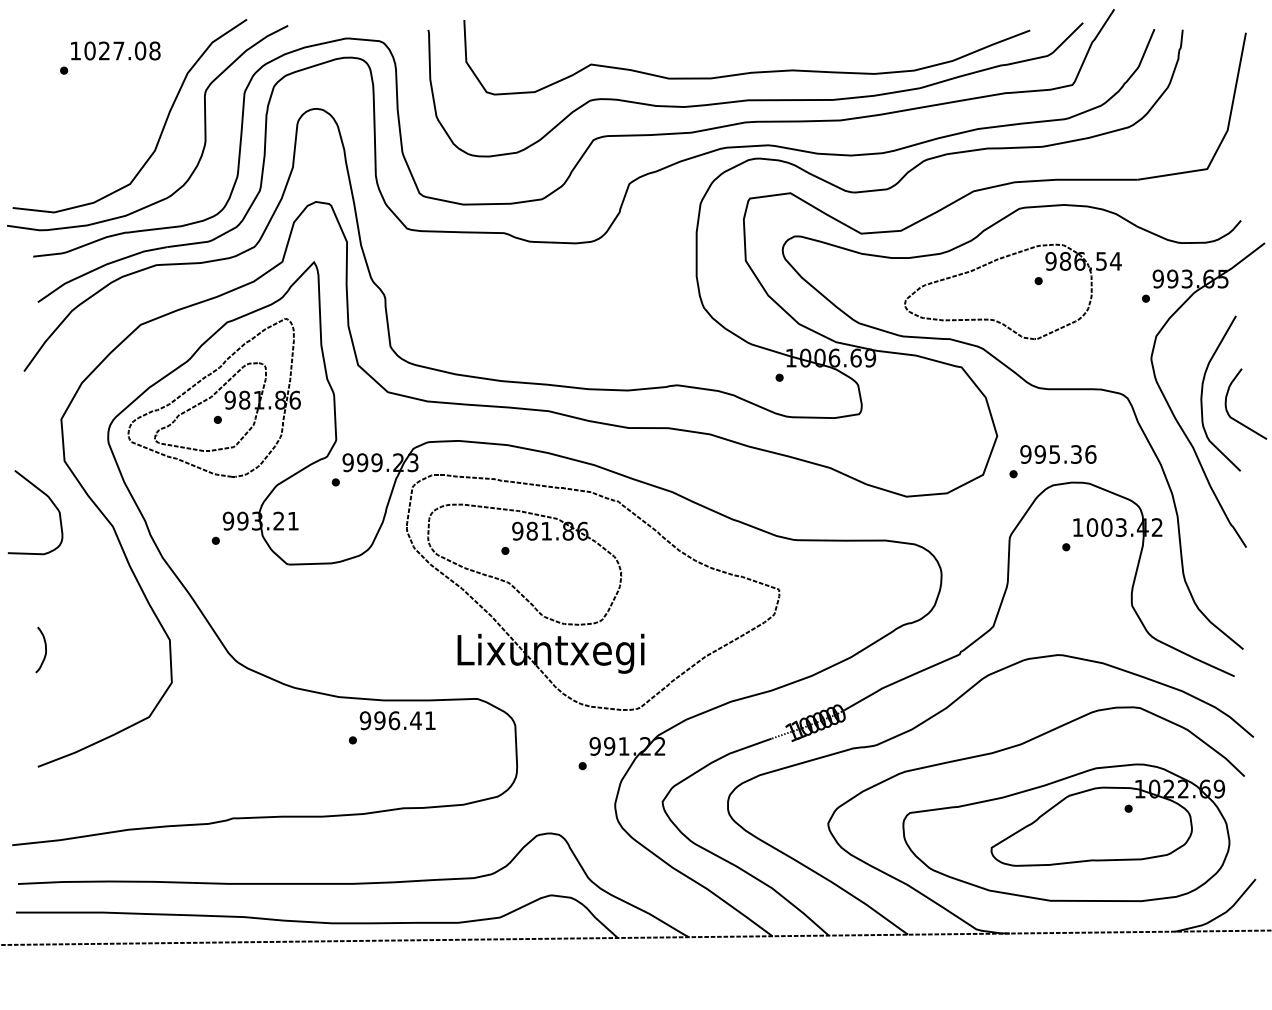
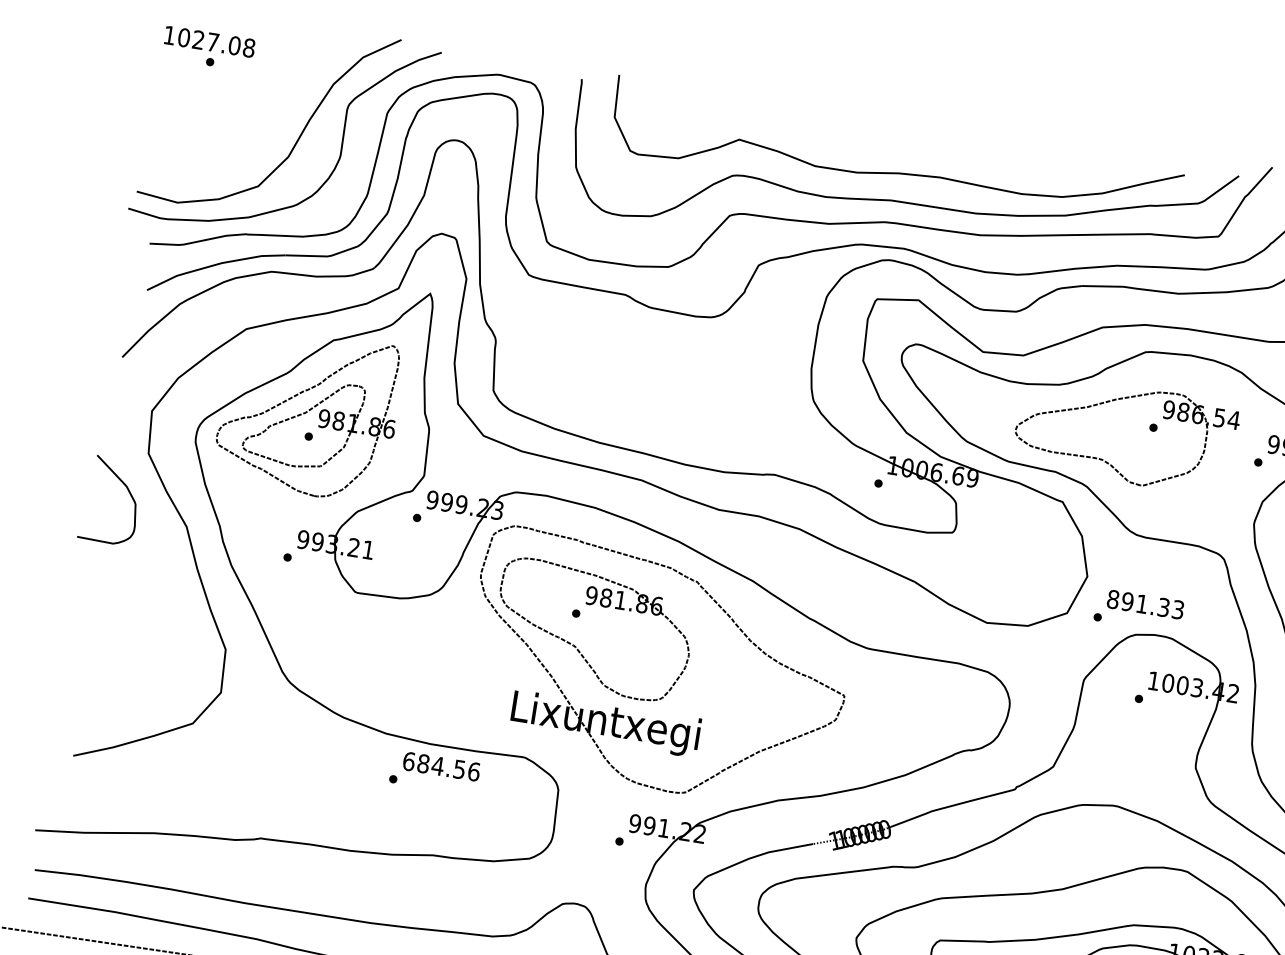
text: (115, 50) -> (209, 41), moved
text: (1058, 454) -> (1145, 604), 995.36 -> 891.33
curve: (45, 649) -> (99, 639), removed
text: (397, 720) -> (441, 766), 996.41 -> 684.56

